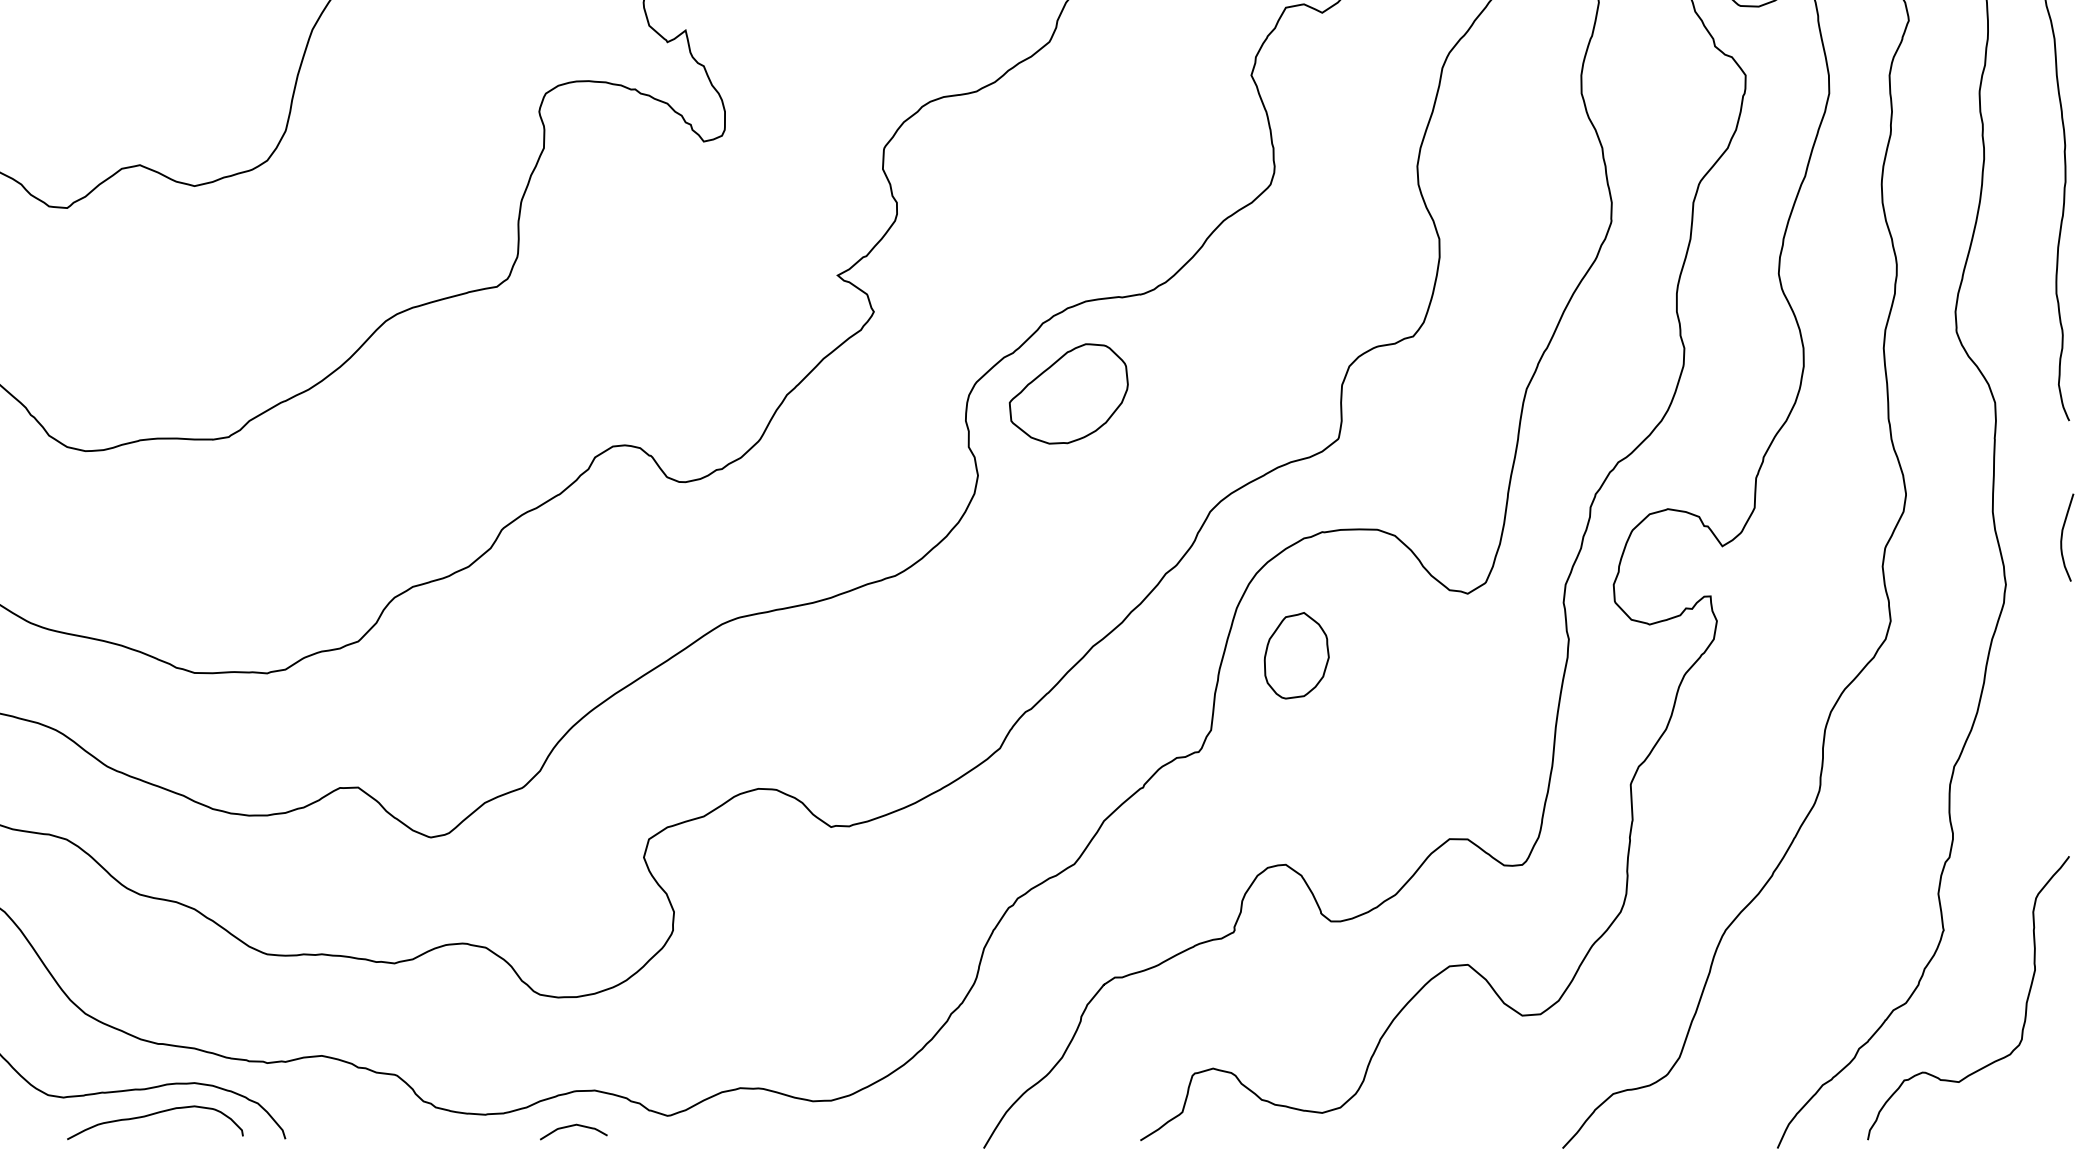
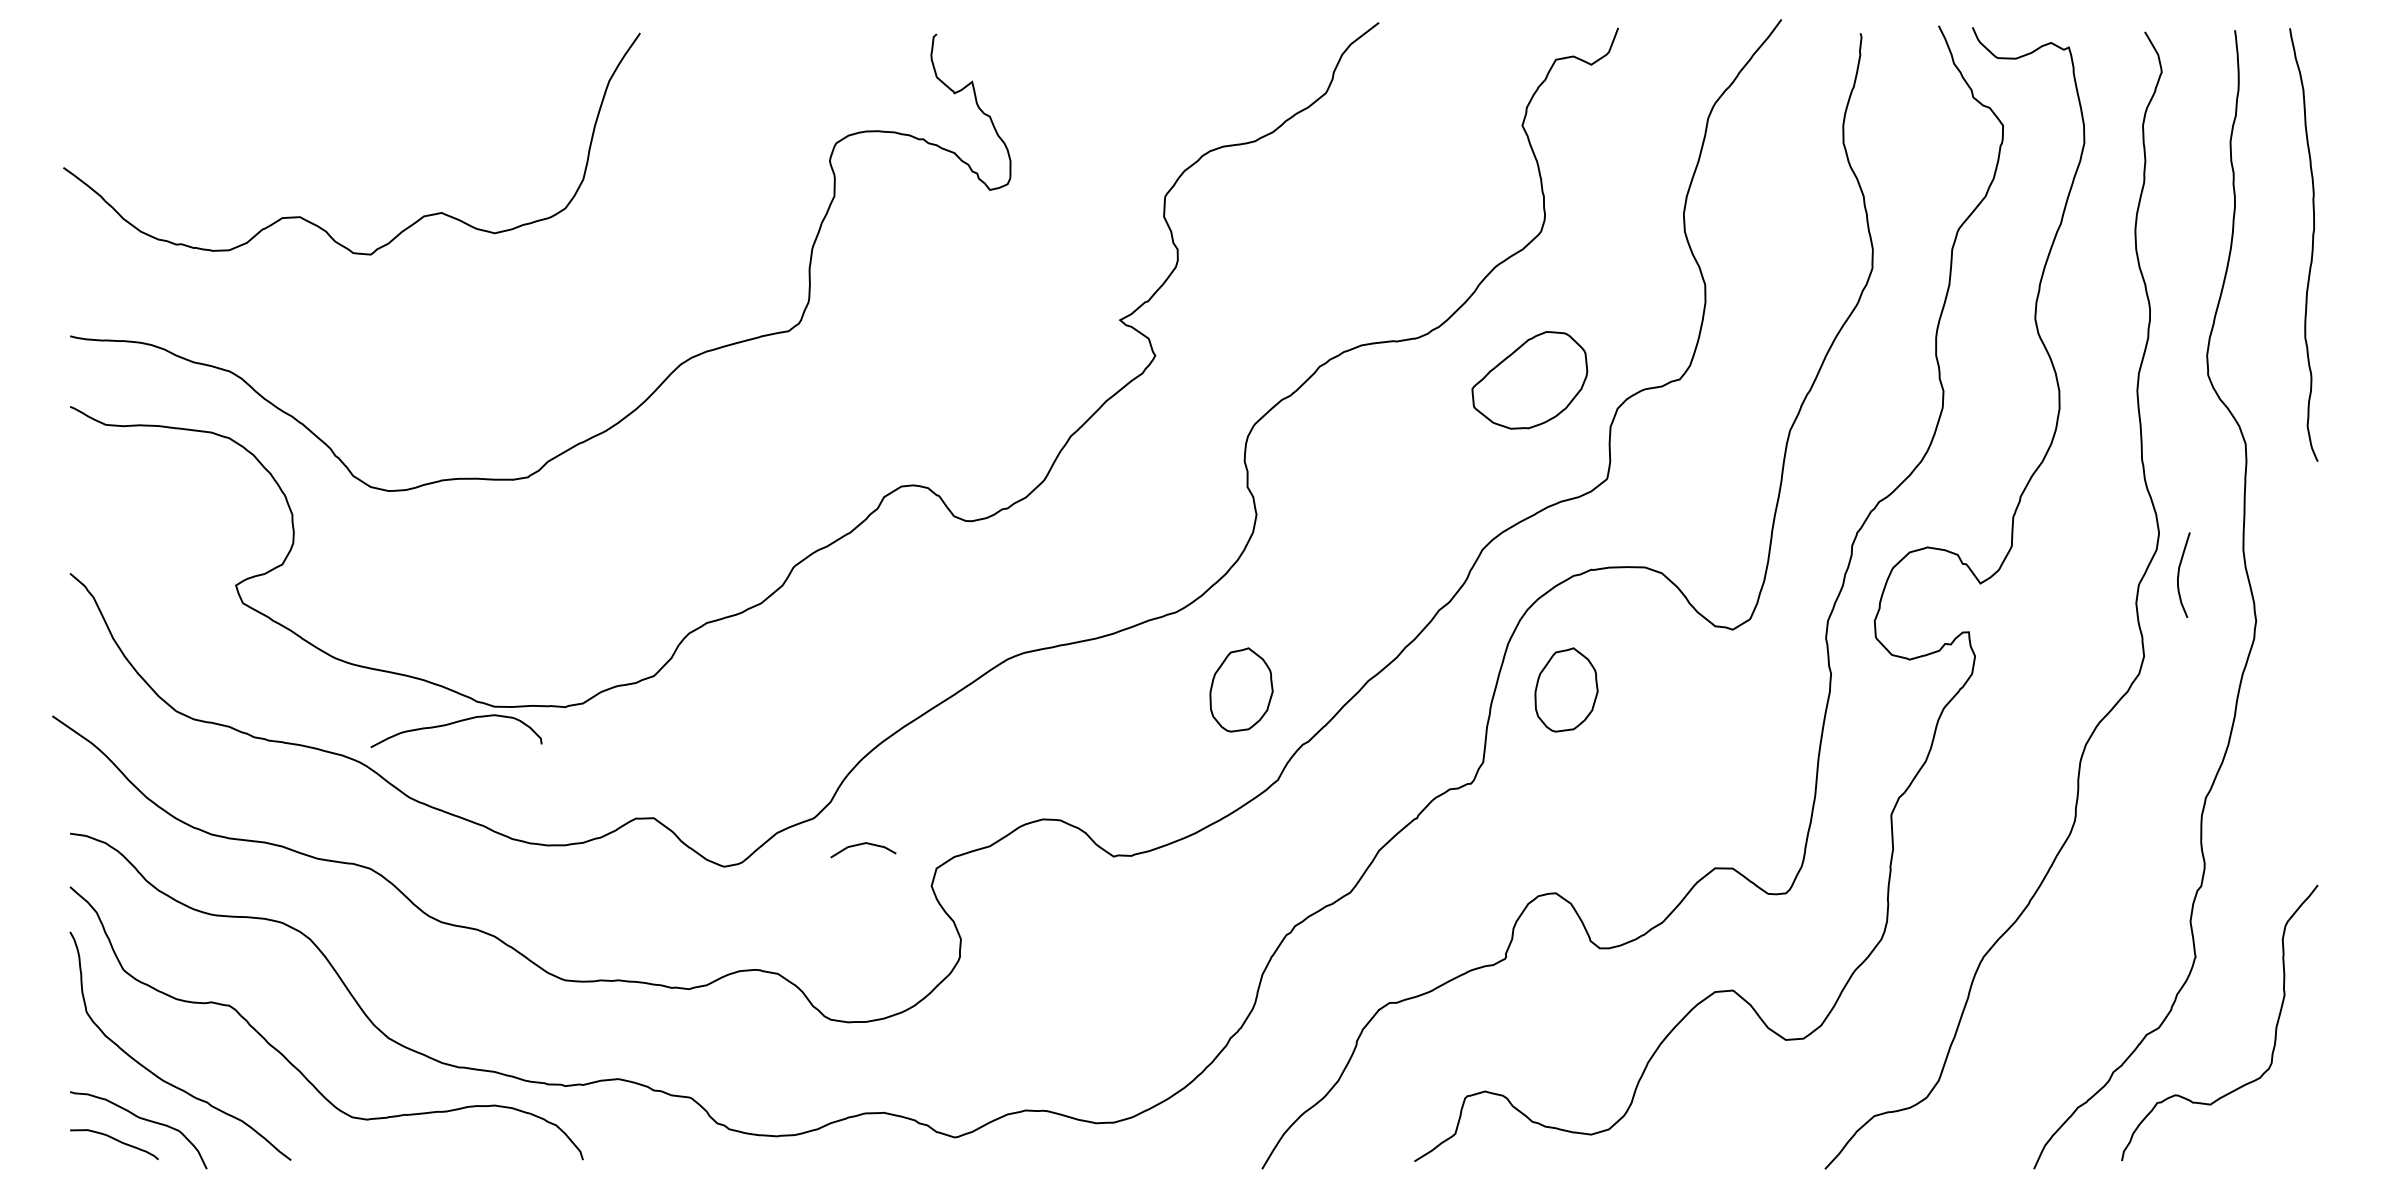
part: (1068, 394) -> (1529, 380), moved
curve: (2062, 536) -> (2179, 574), moved
part: (962, 655) -> (1241, 689), added
curve: (154, 1114) -> (455, 723), moved
curve: (570, 1127) -> (860, 845), moved

